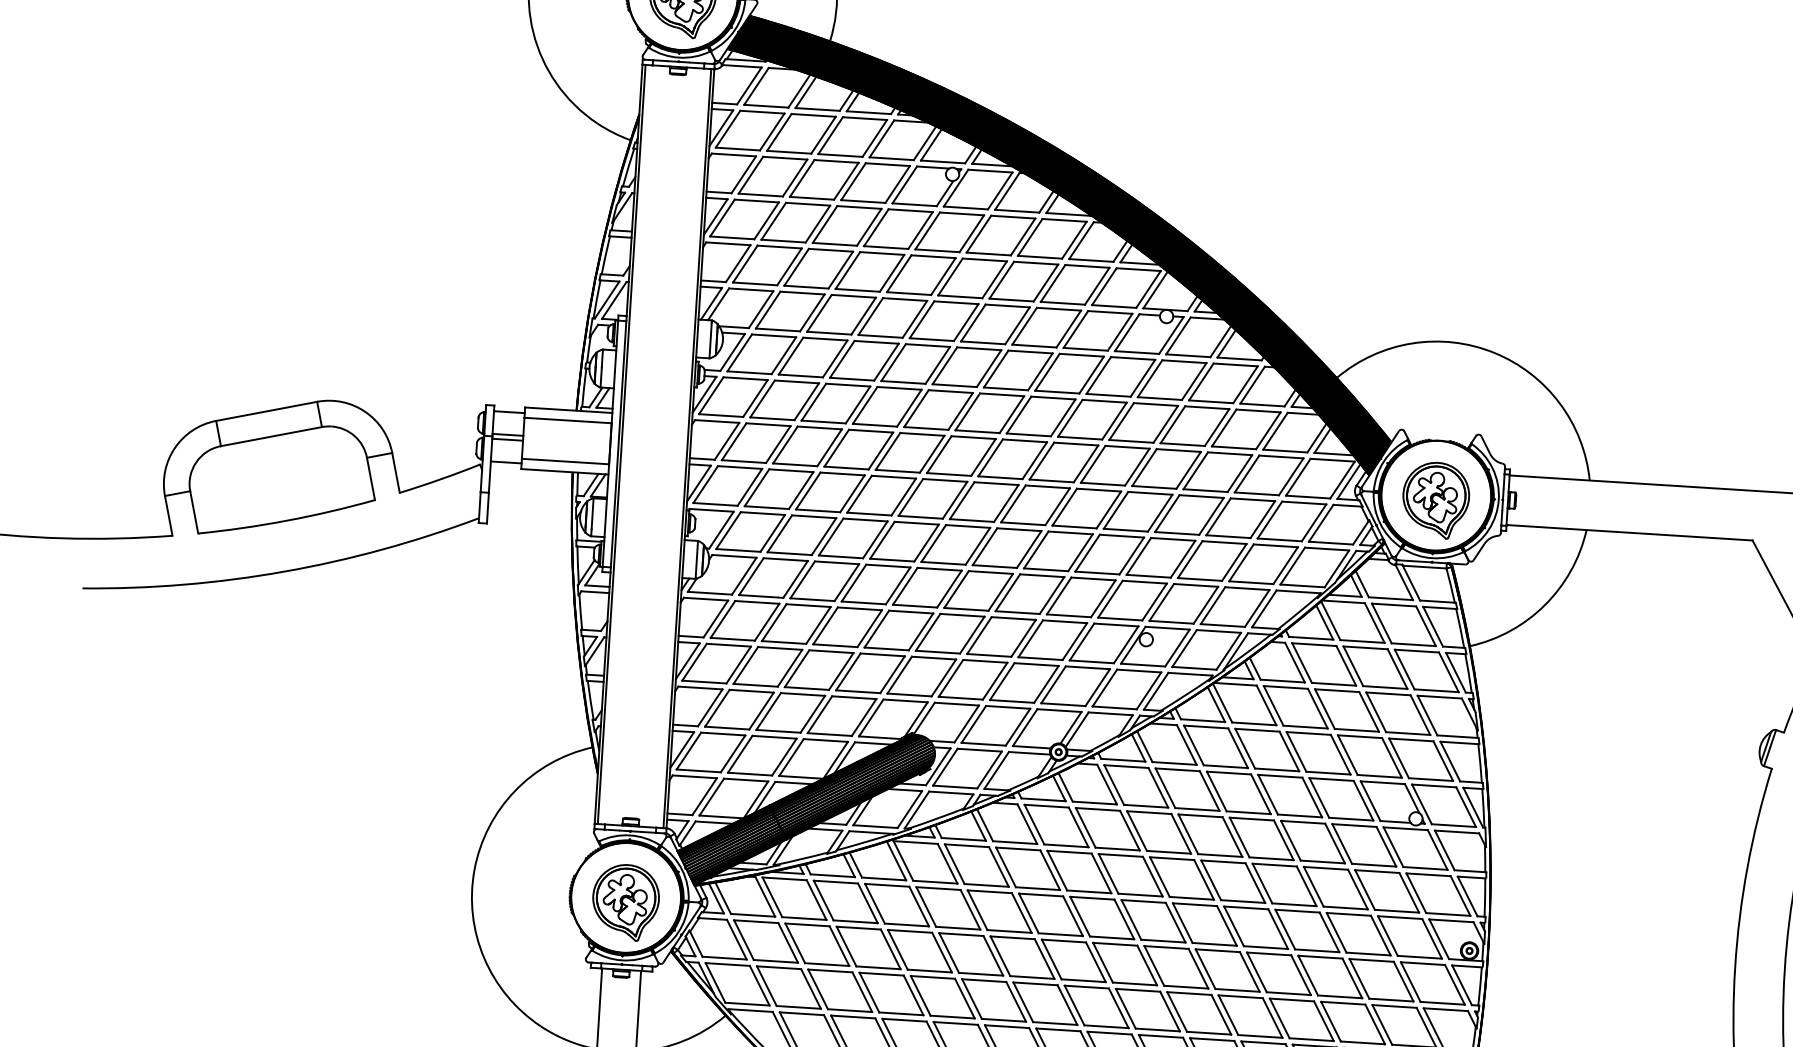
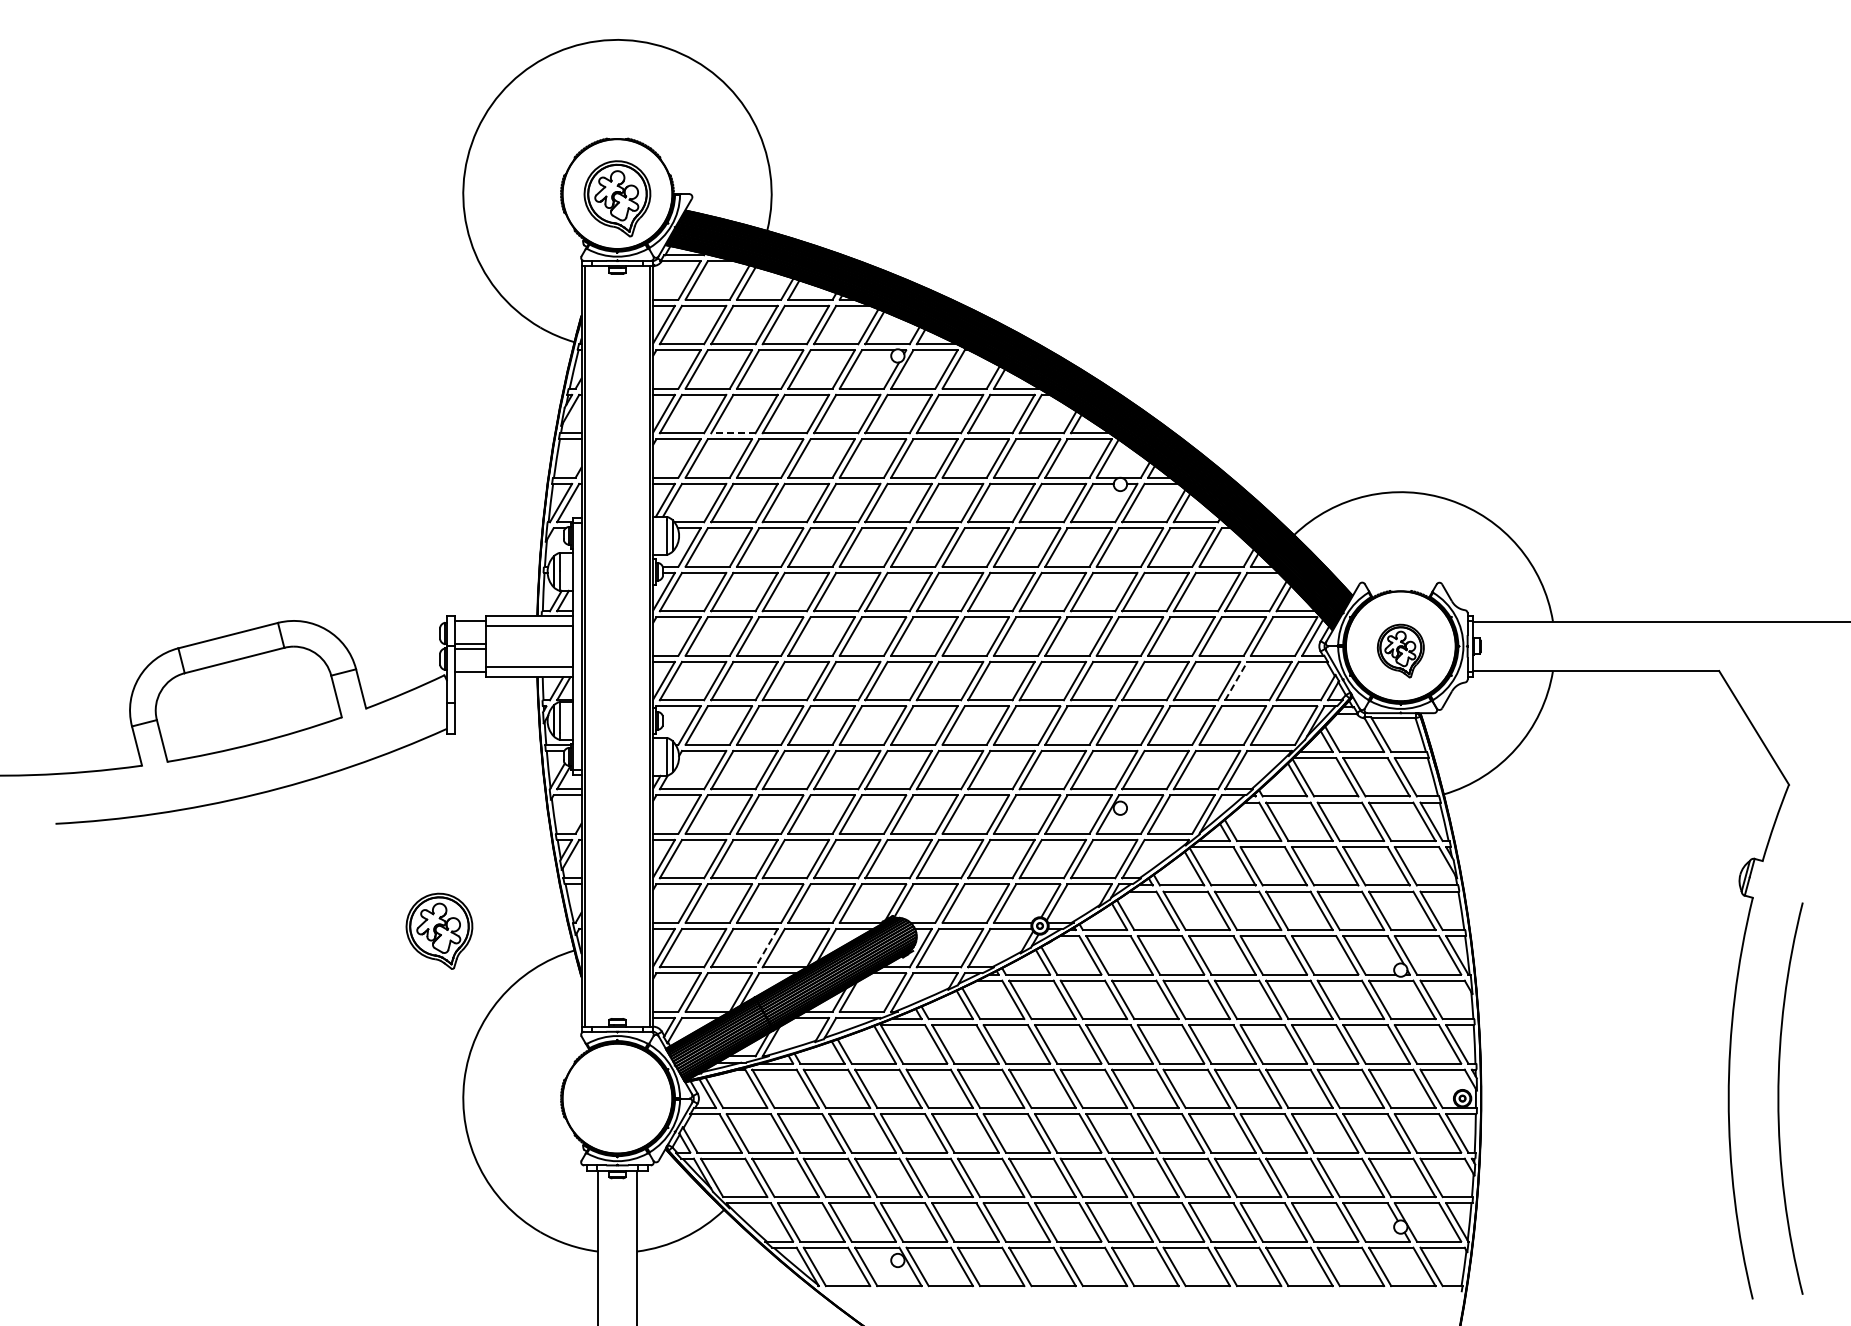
line: (782, 241) -> (732, 433), solid -> dashed
part: (1435, 499) -> (1400, 650), size x0.7
line: (1270, 519) -> (1236, 680), solid -> dashed
line: (784, 757) -> (766, 948), solid -> dashed
part: (625, 901) -> (439, 930), moved

